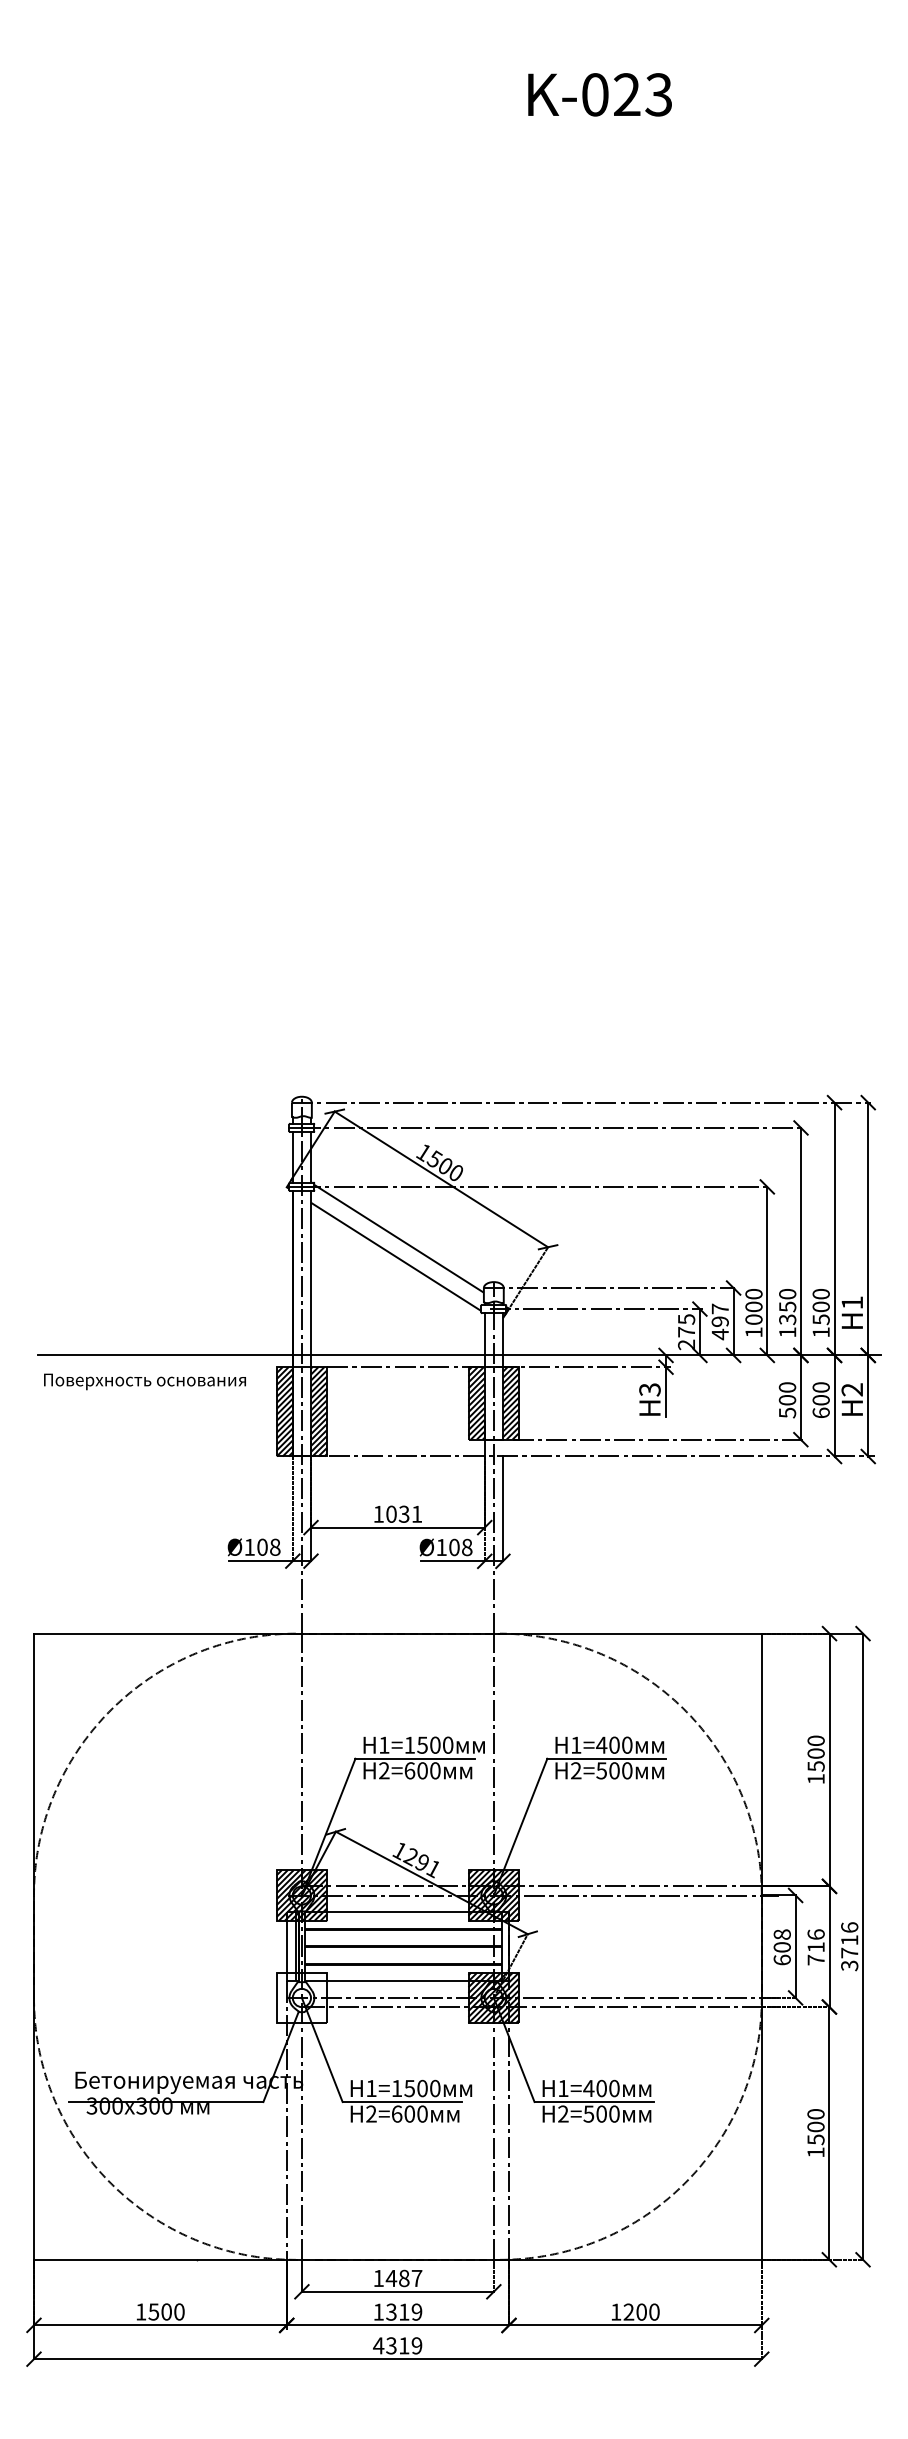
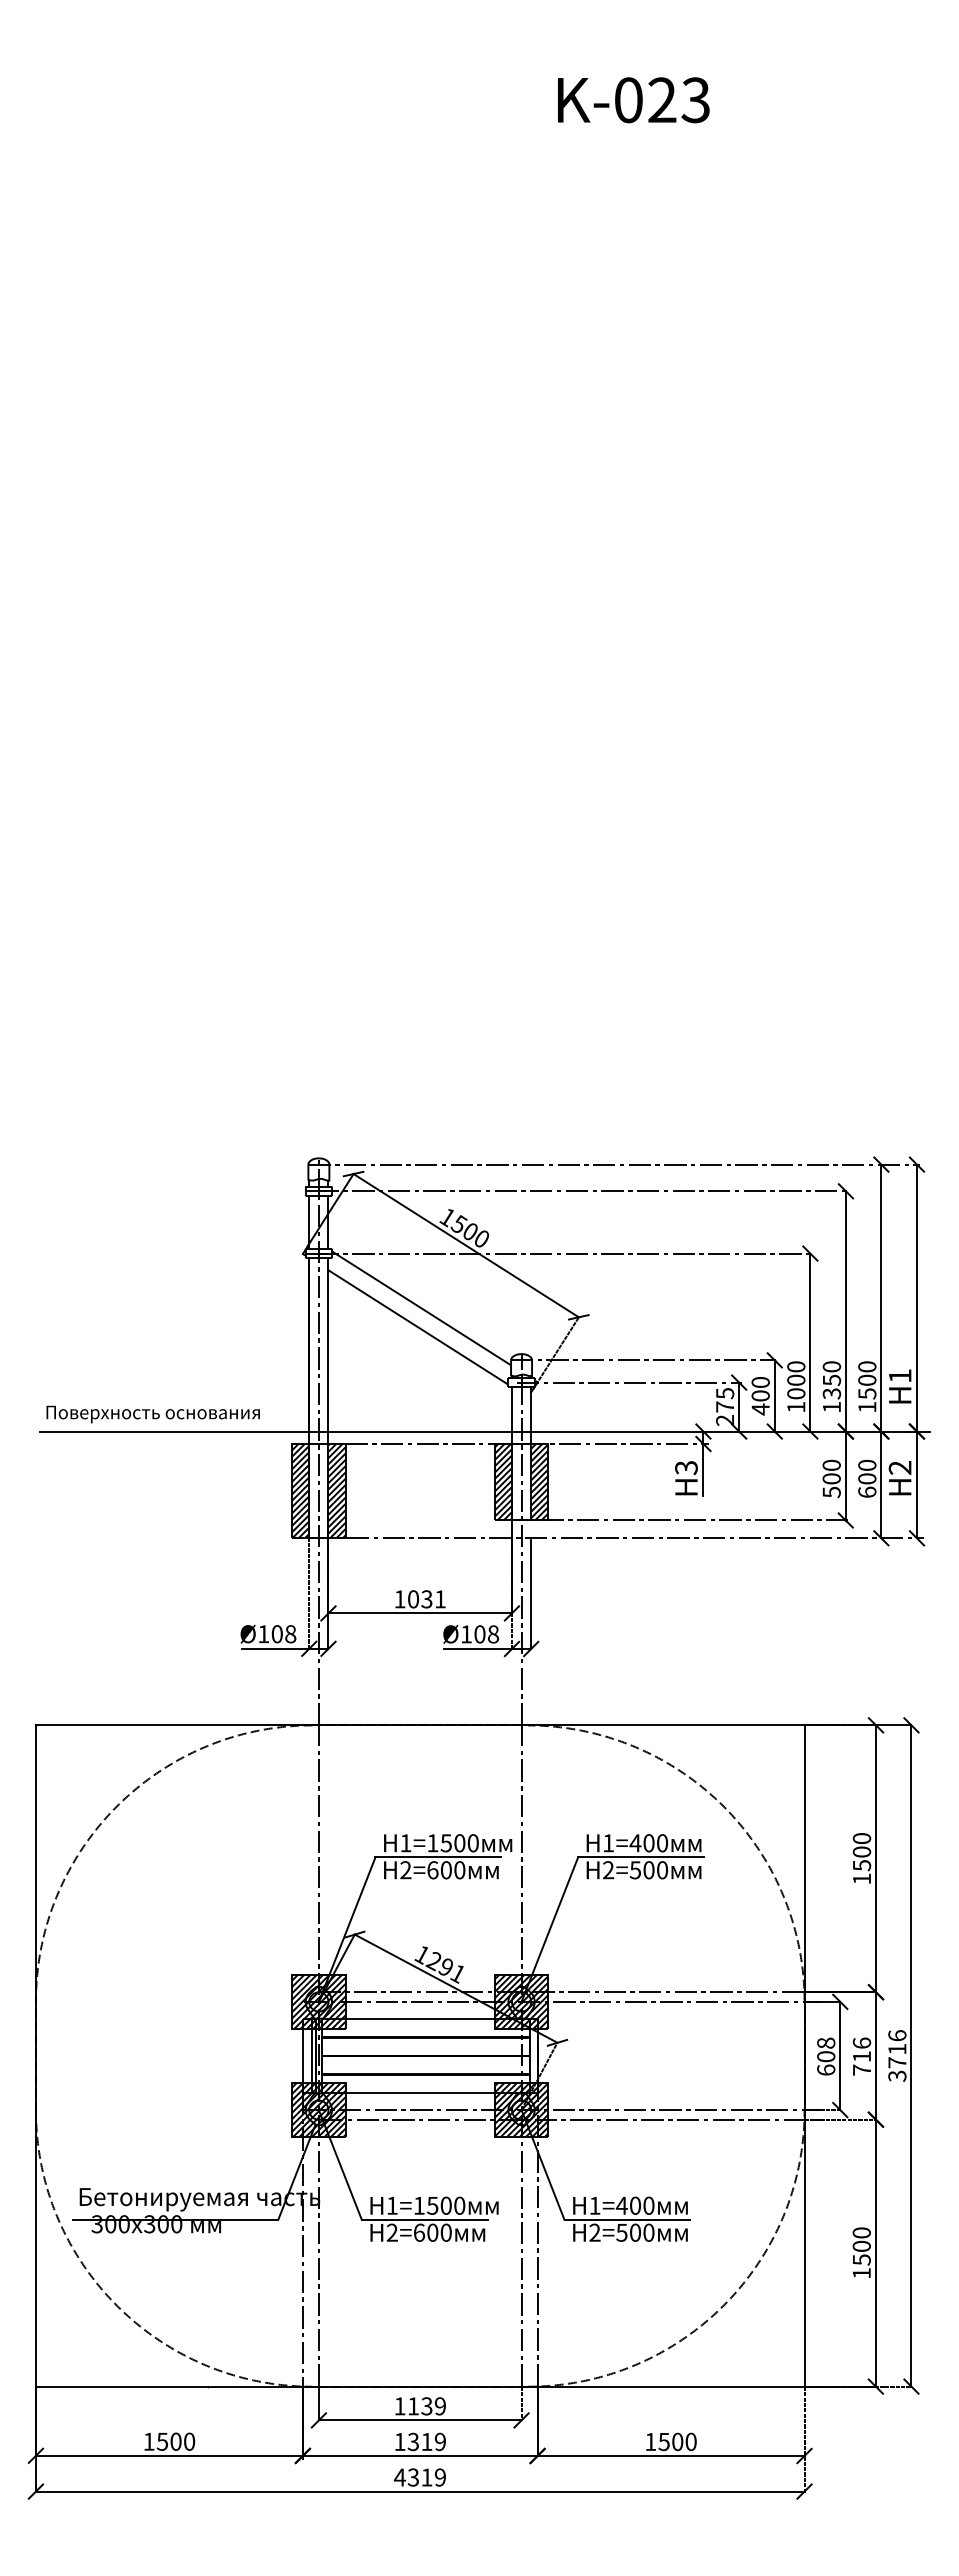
text: (720, 1314) -> (760, 1388), 497 -> 400
text: (144, 1381) -> (152, 1414), moved
hatch: (301, 1997) -> (318, 2109), added
text: (403, 2278) -> (426, 2406), 1487 -> 1139
text: (628, 2311) -> (663, 2441), 1200 -> 1500

